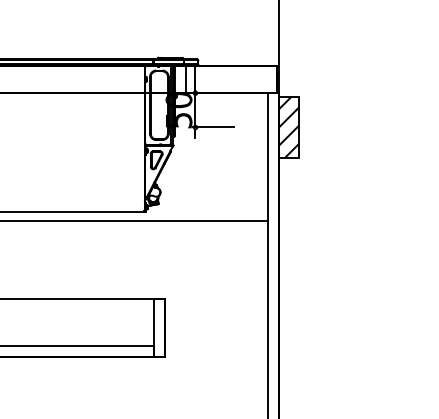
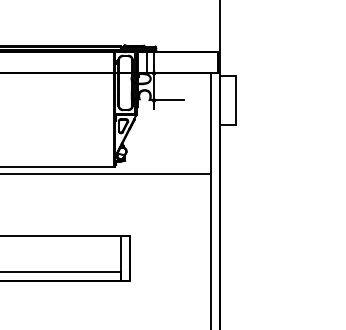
hatch: (288, 127) -> (227, 100), removed

